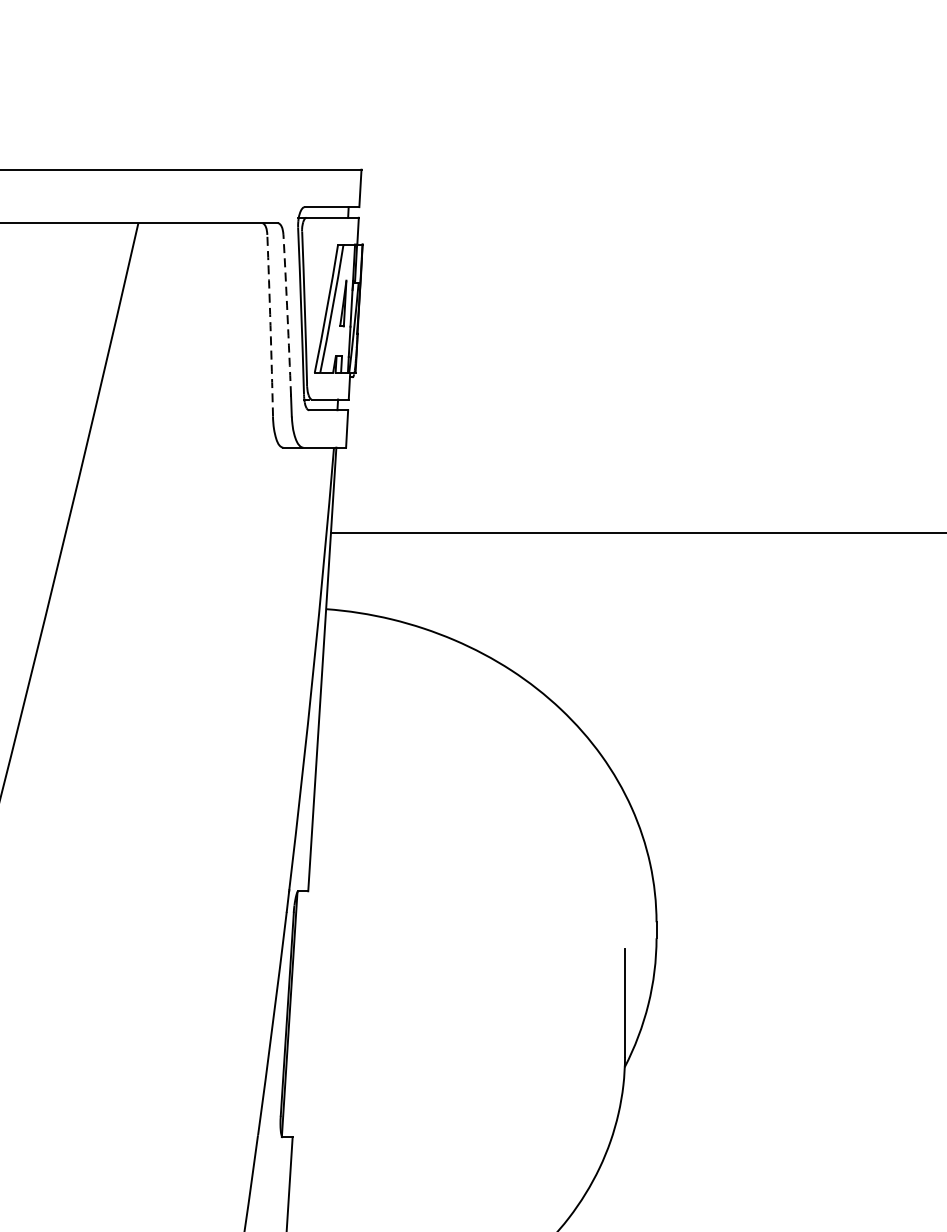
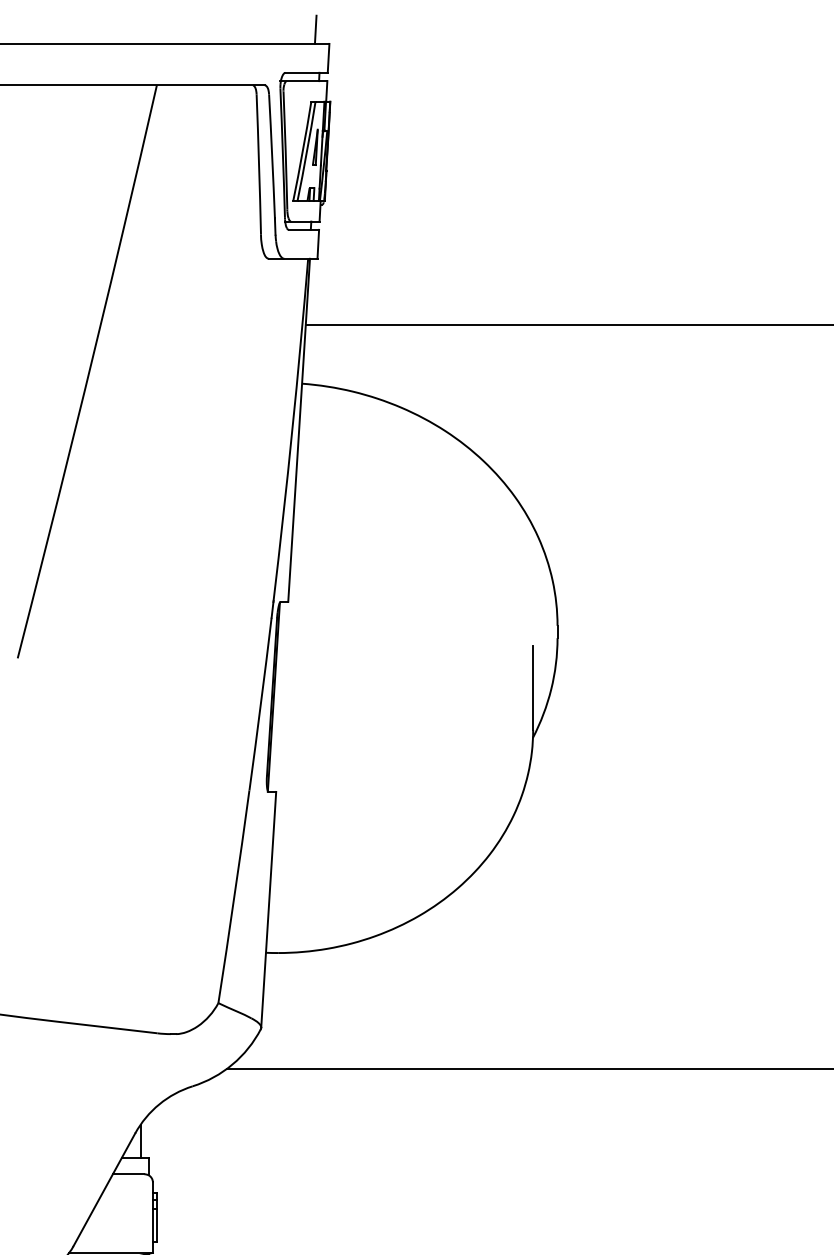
line: (343, 151) -> (315, 29), added
arc: (287, 315) -> (272, 156), dashed -> solid
arc: (271, 325) -> (259, 164), dashed -> solid

